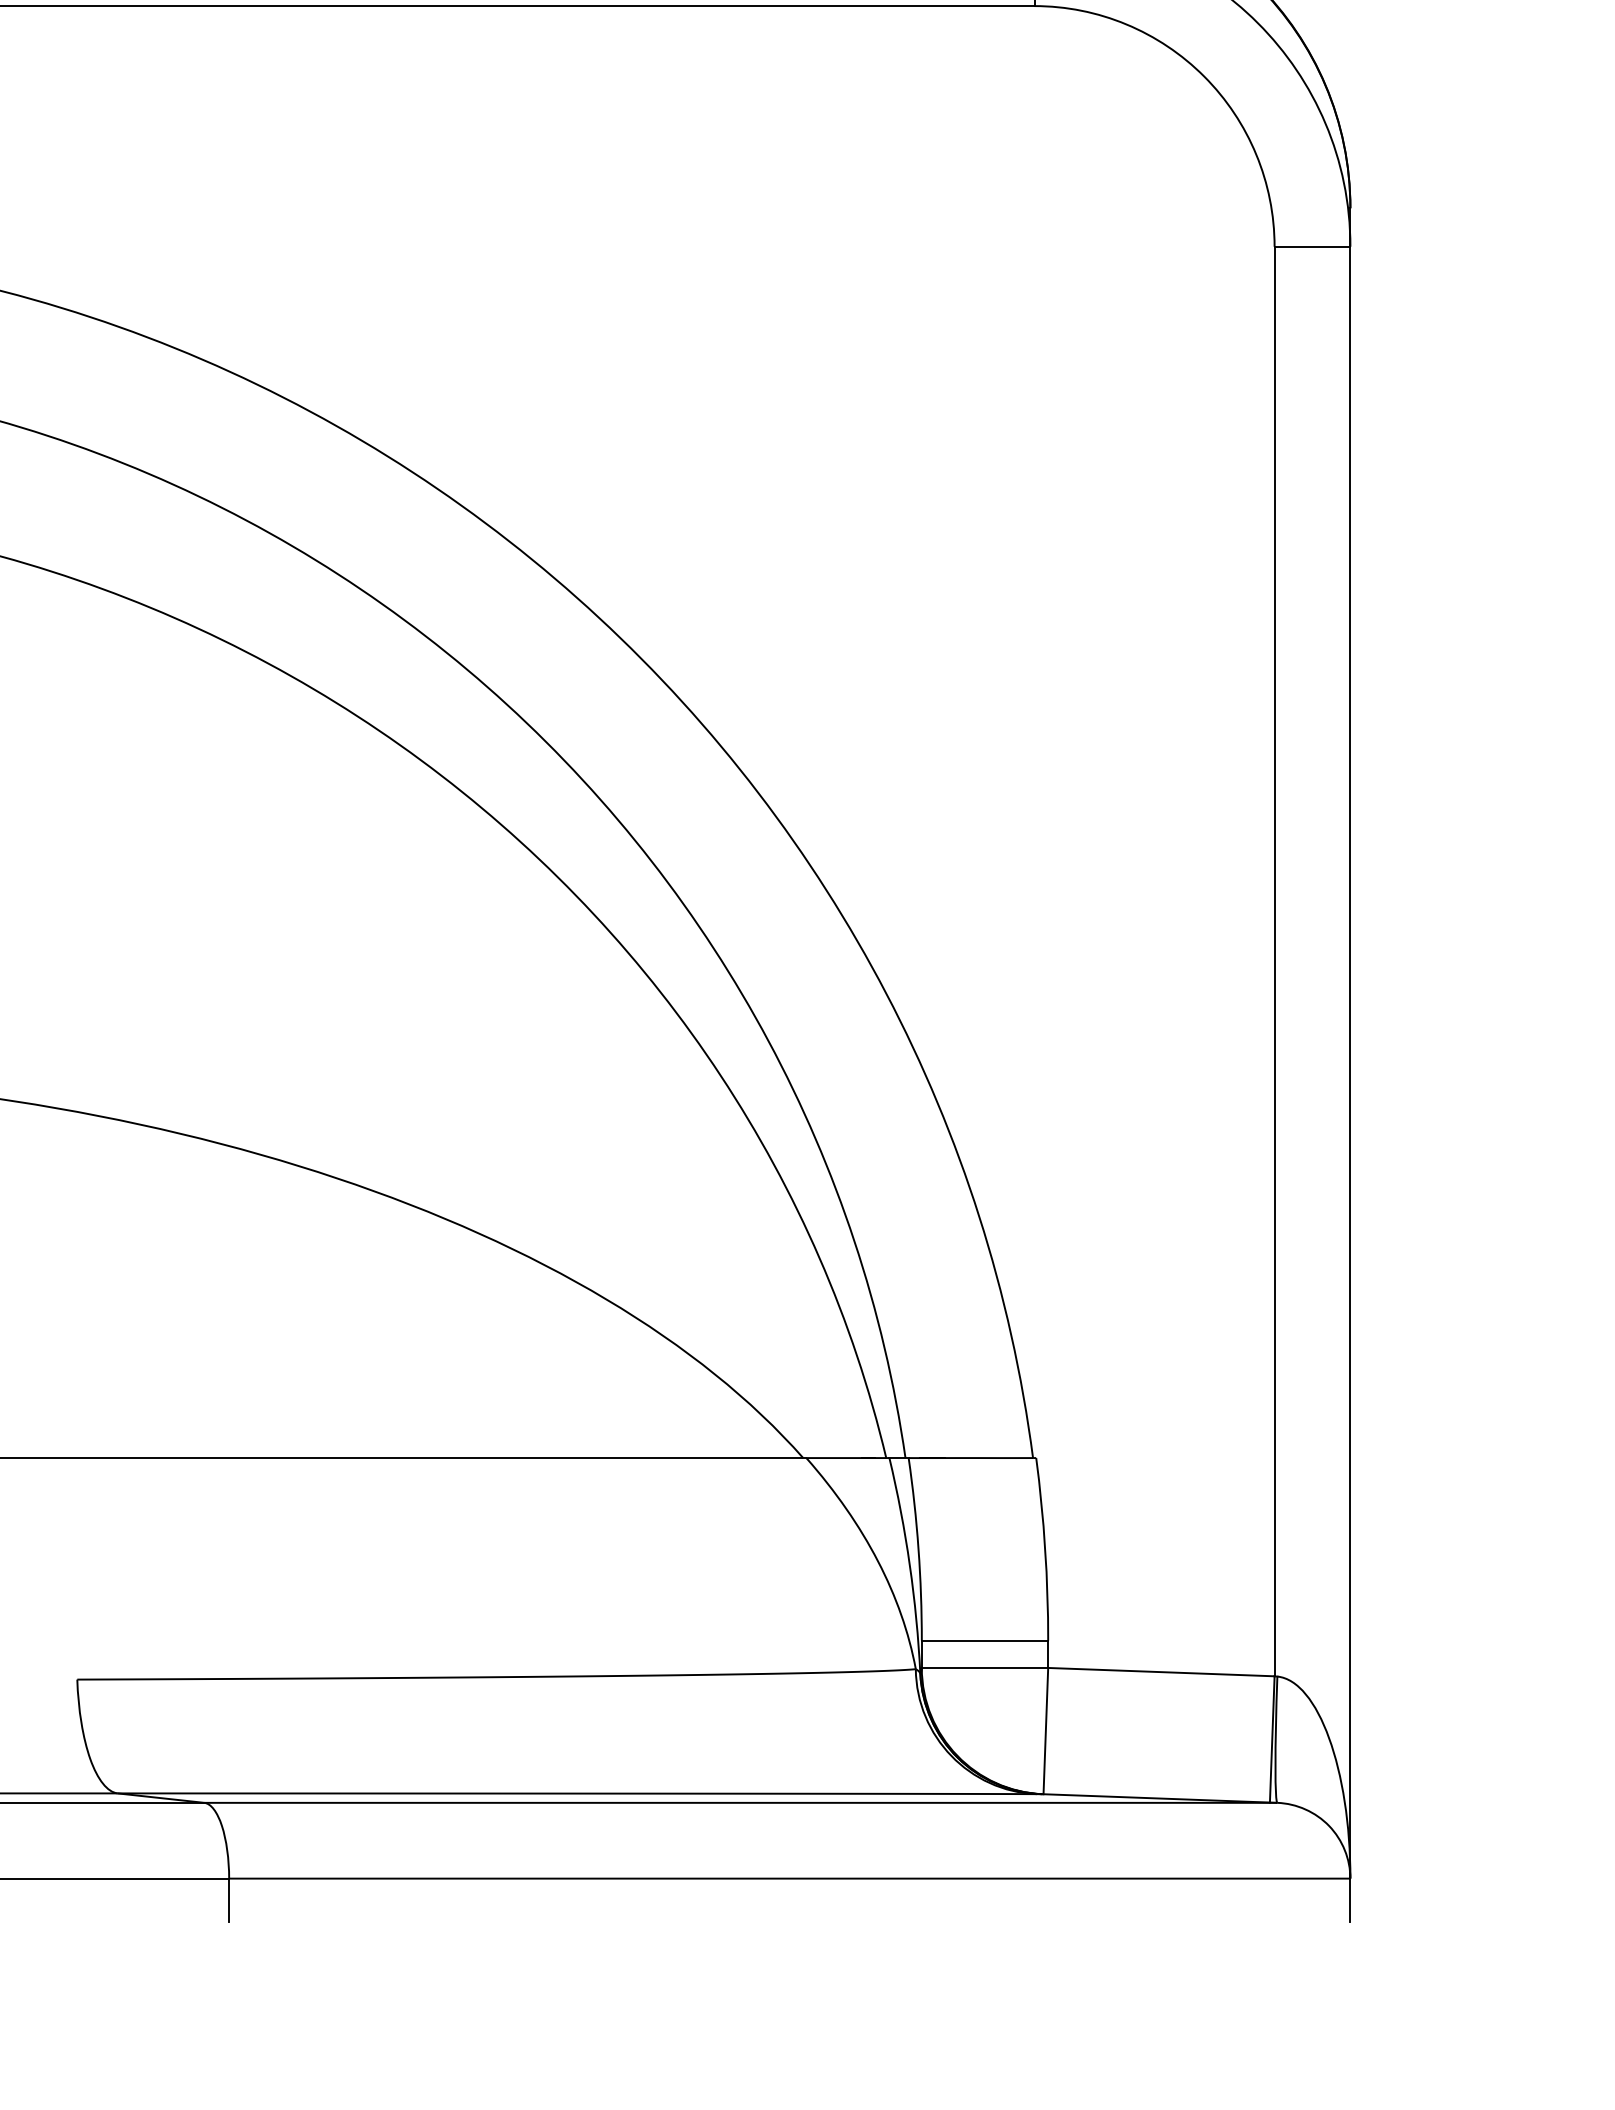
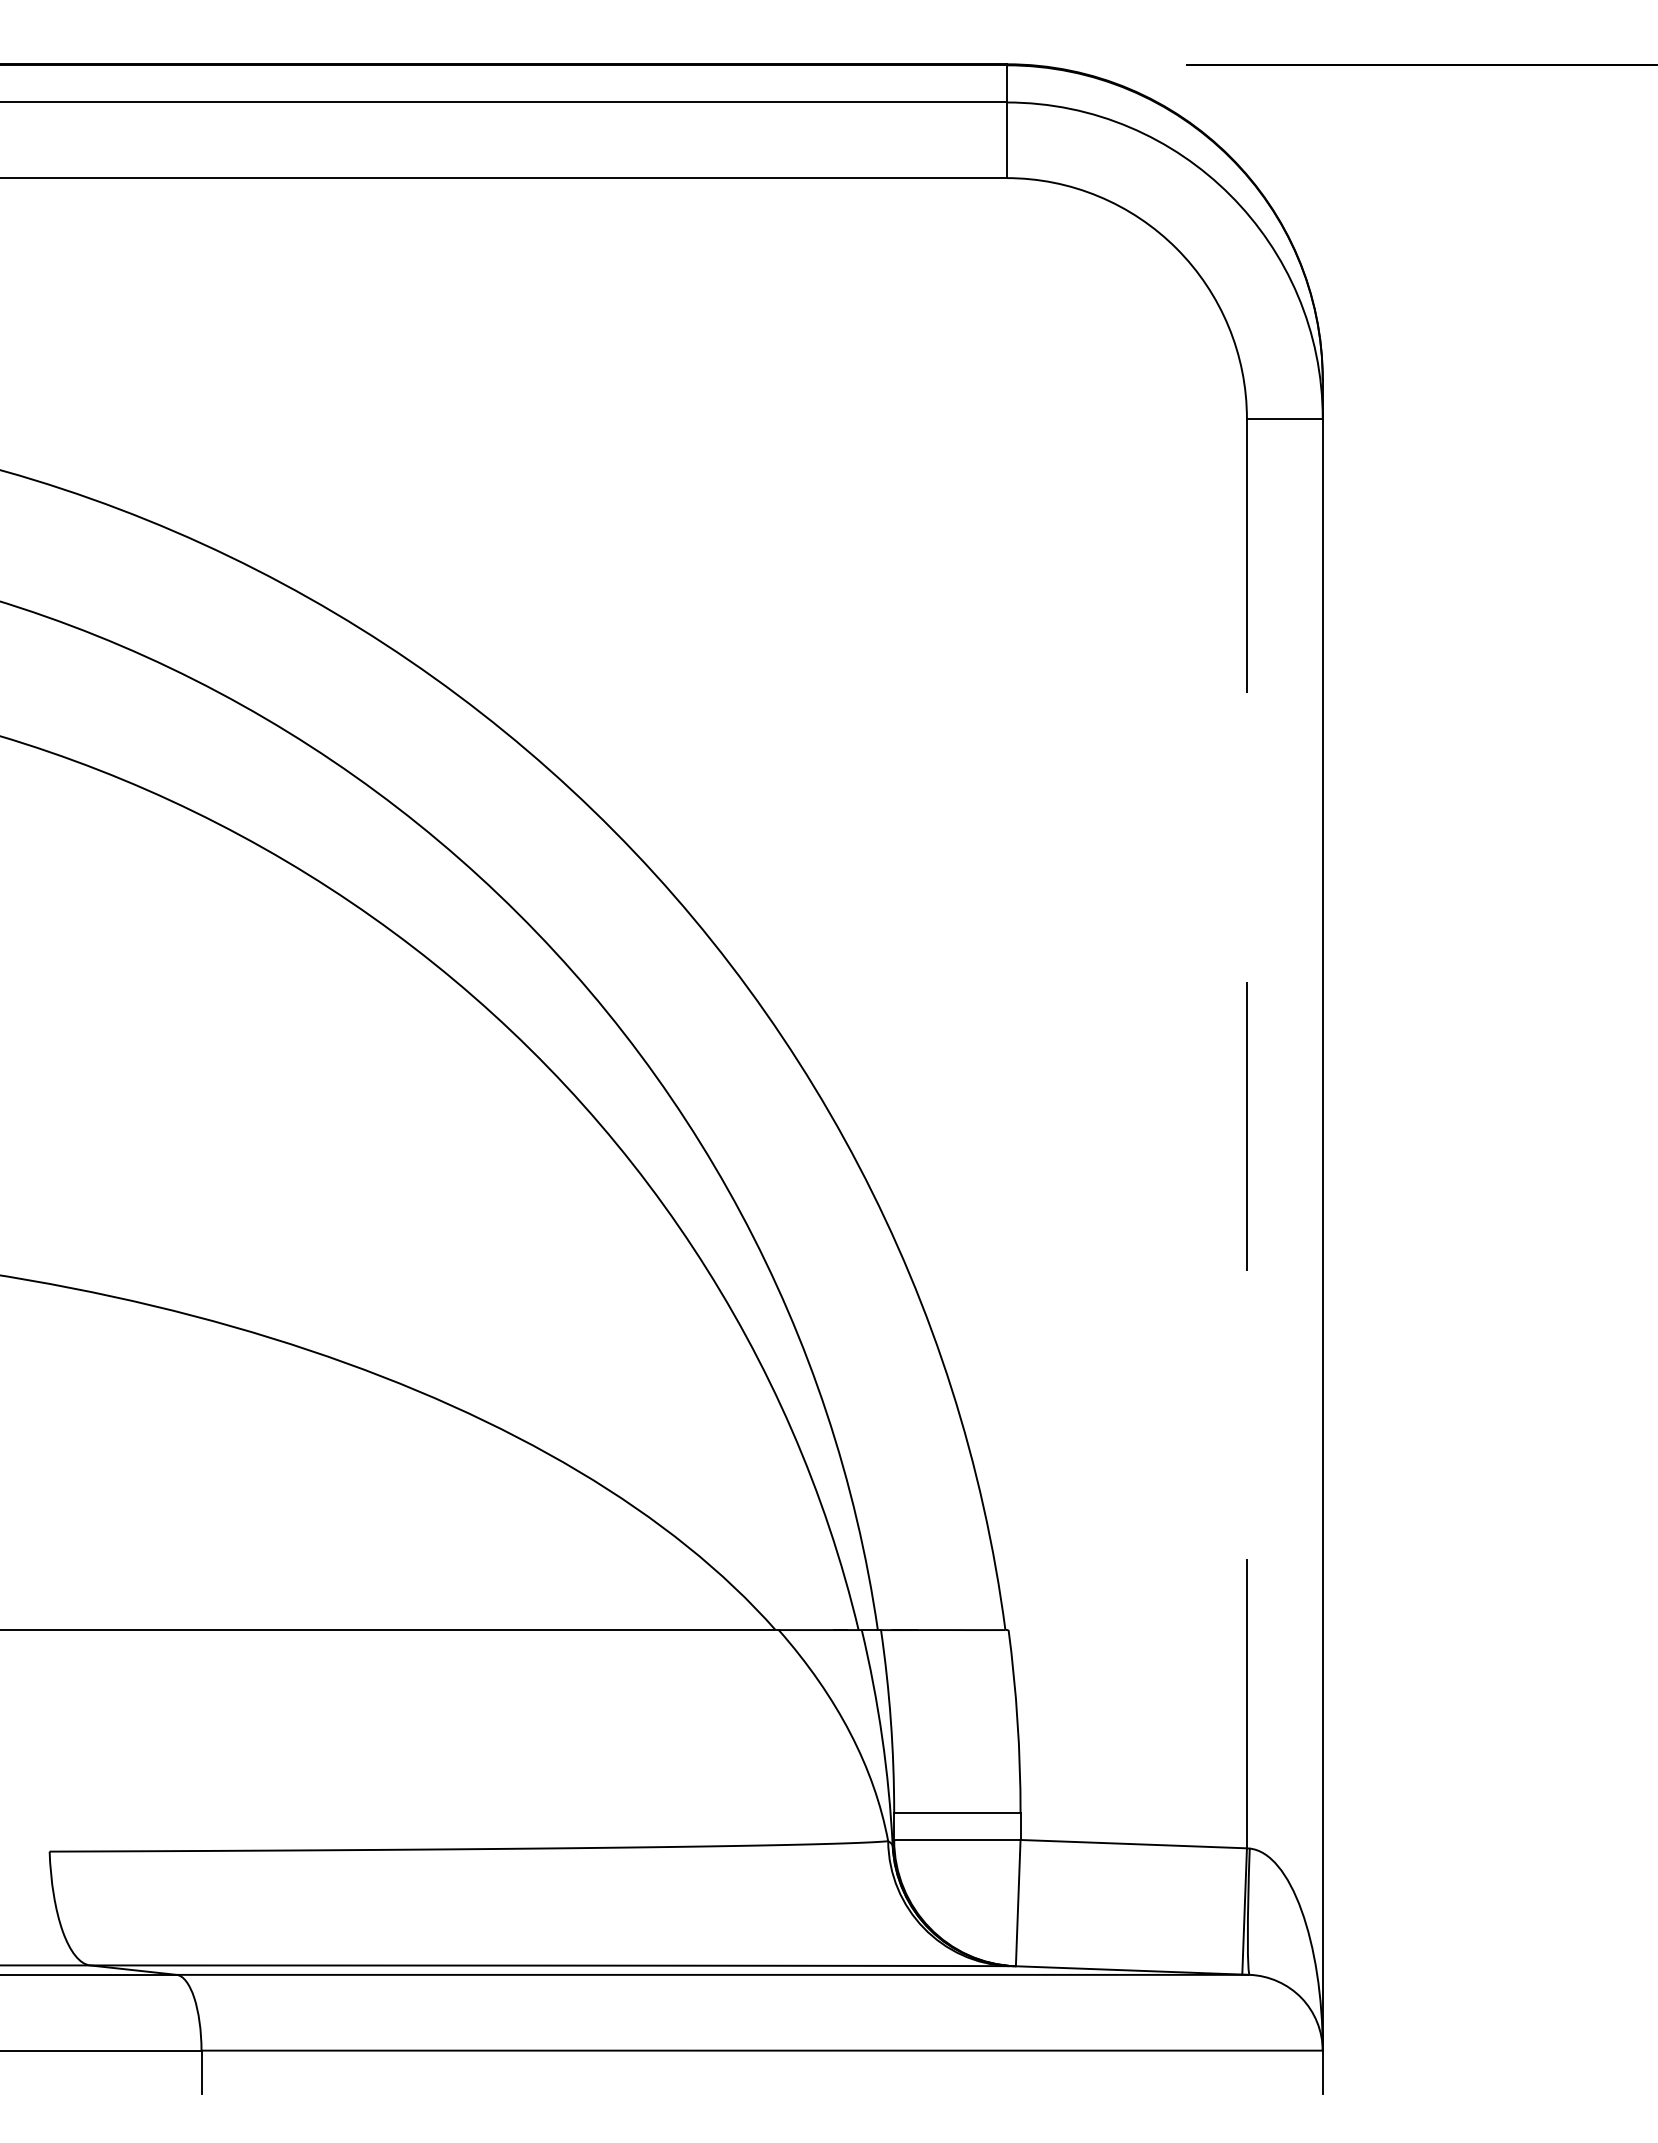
line: (1274, 961) -> (1246, 1133), solid -> dashed

